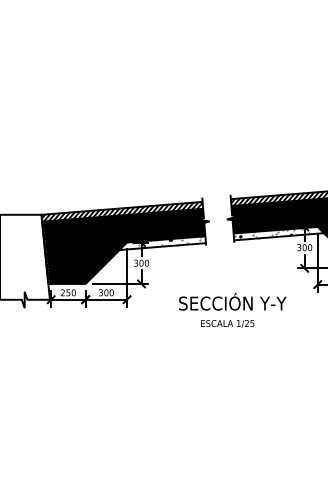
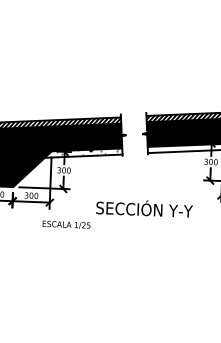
hatch: (271, 233) -> (181, 148), removed
text: (227, 323) -> (66, 224), moved

